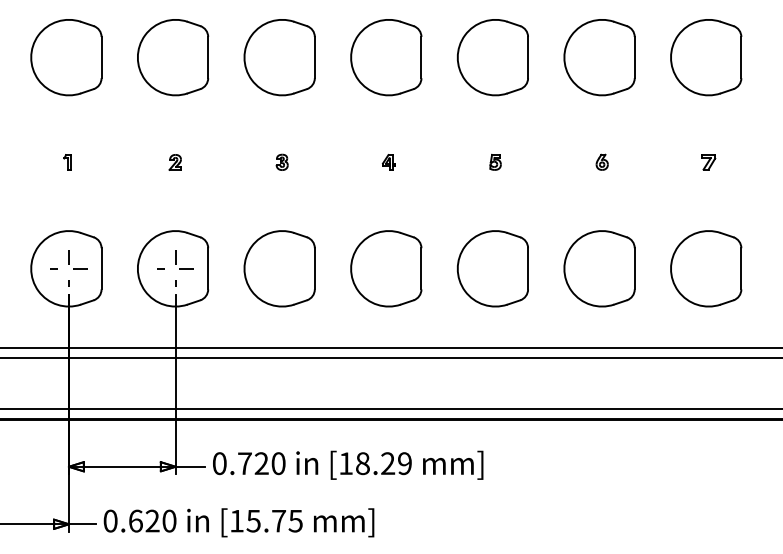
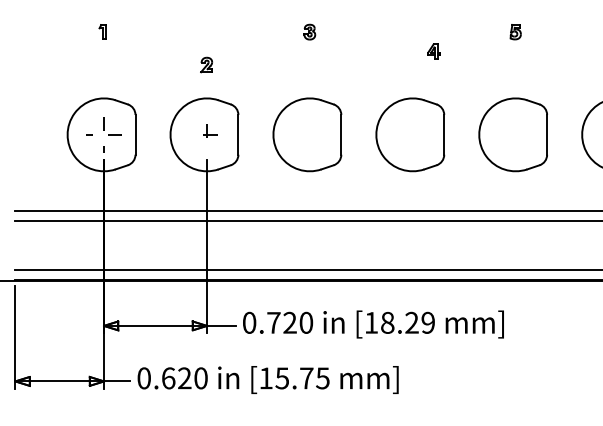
part: (174, 162) -> (205, 65), moved
part: (388, 162) -> (433, 51), moved
part: (175, 268) -> (206, 134), size x0.6

